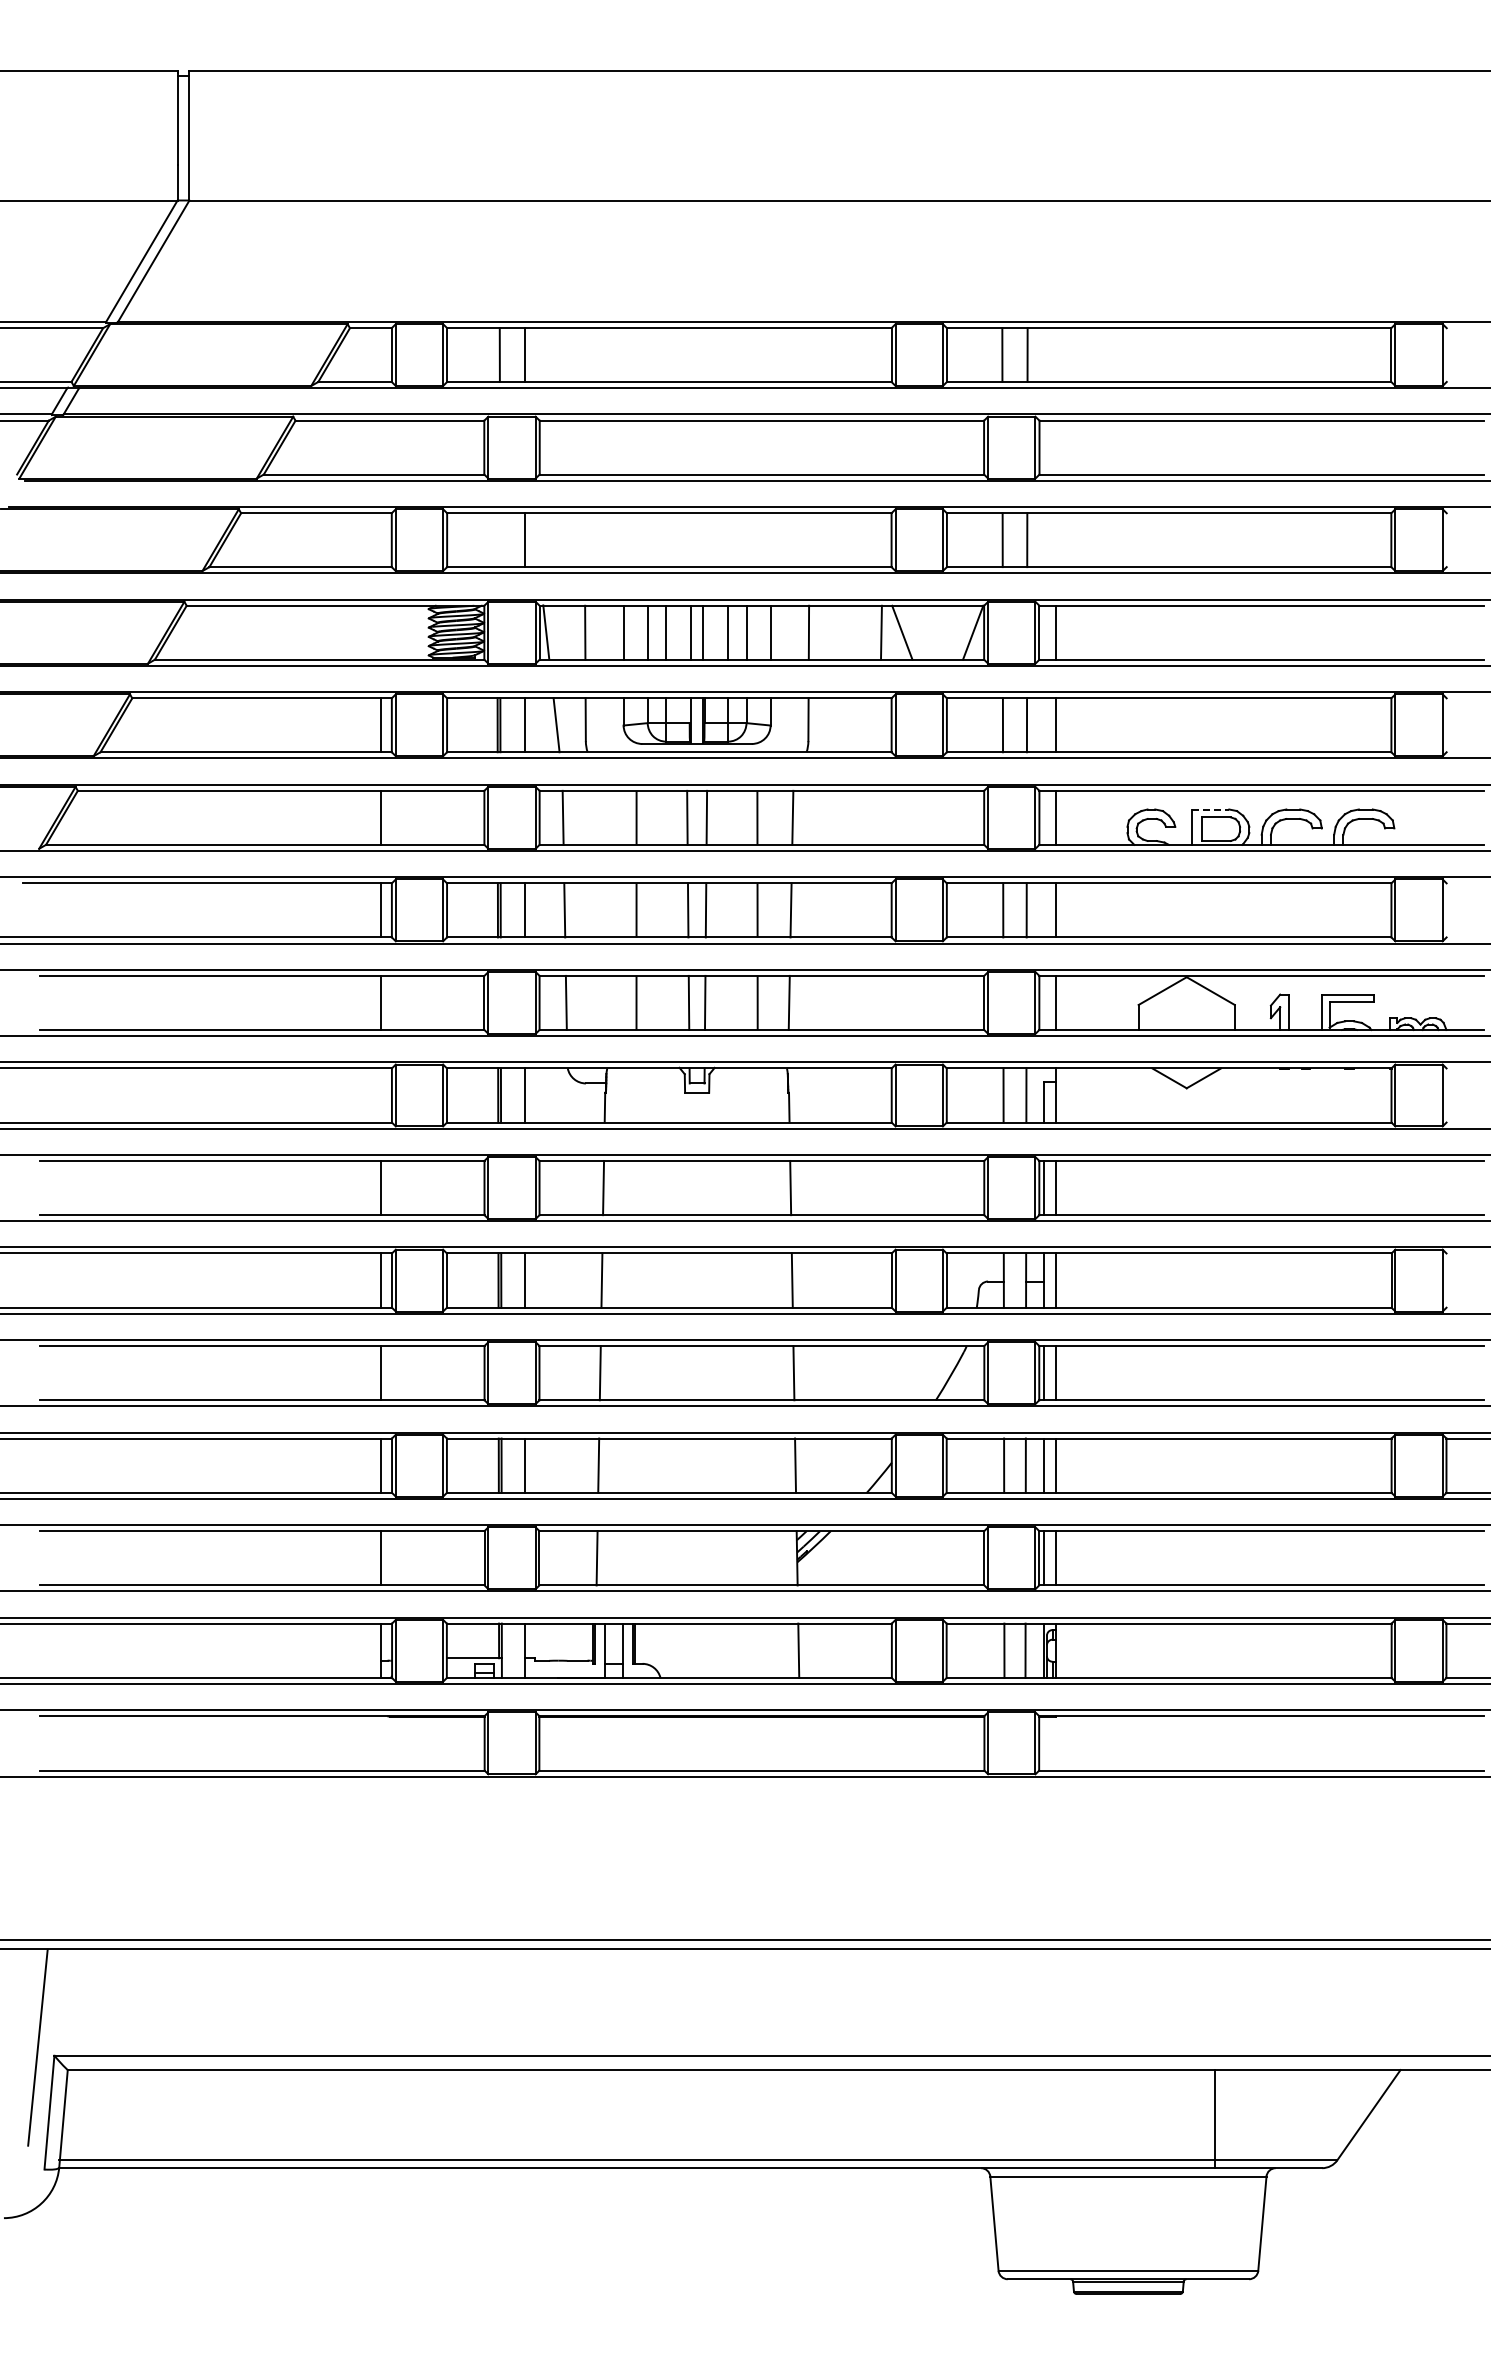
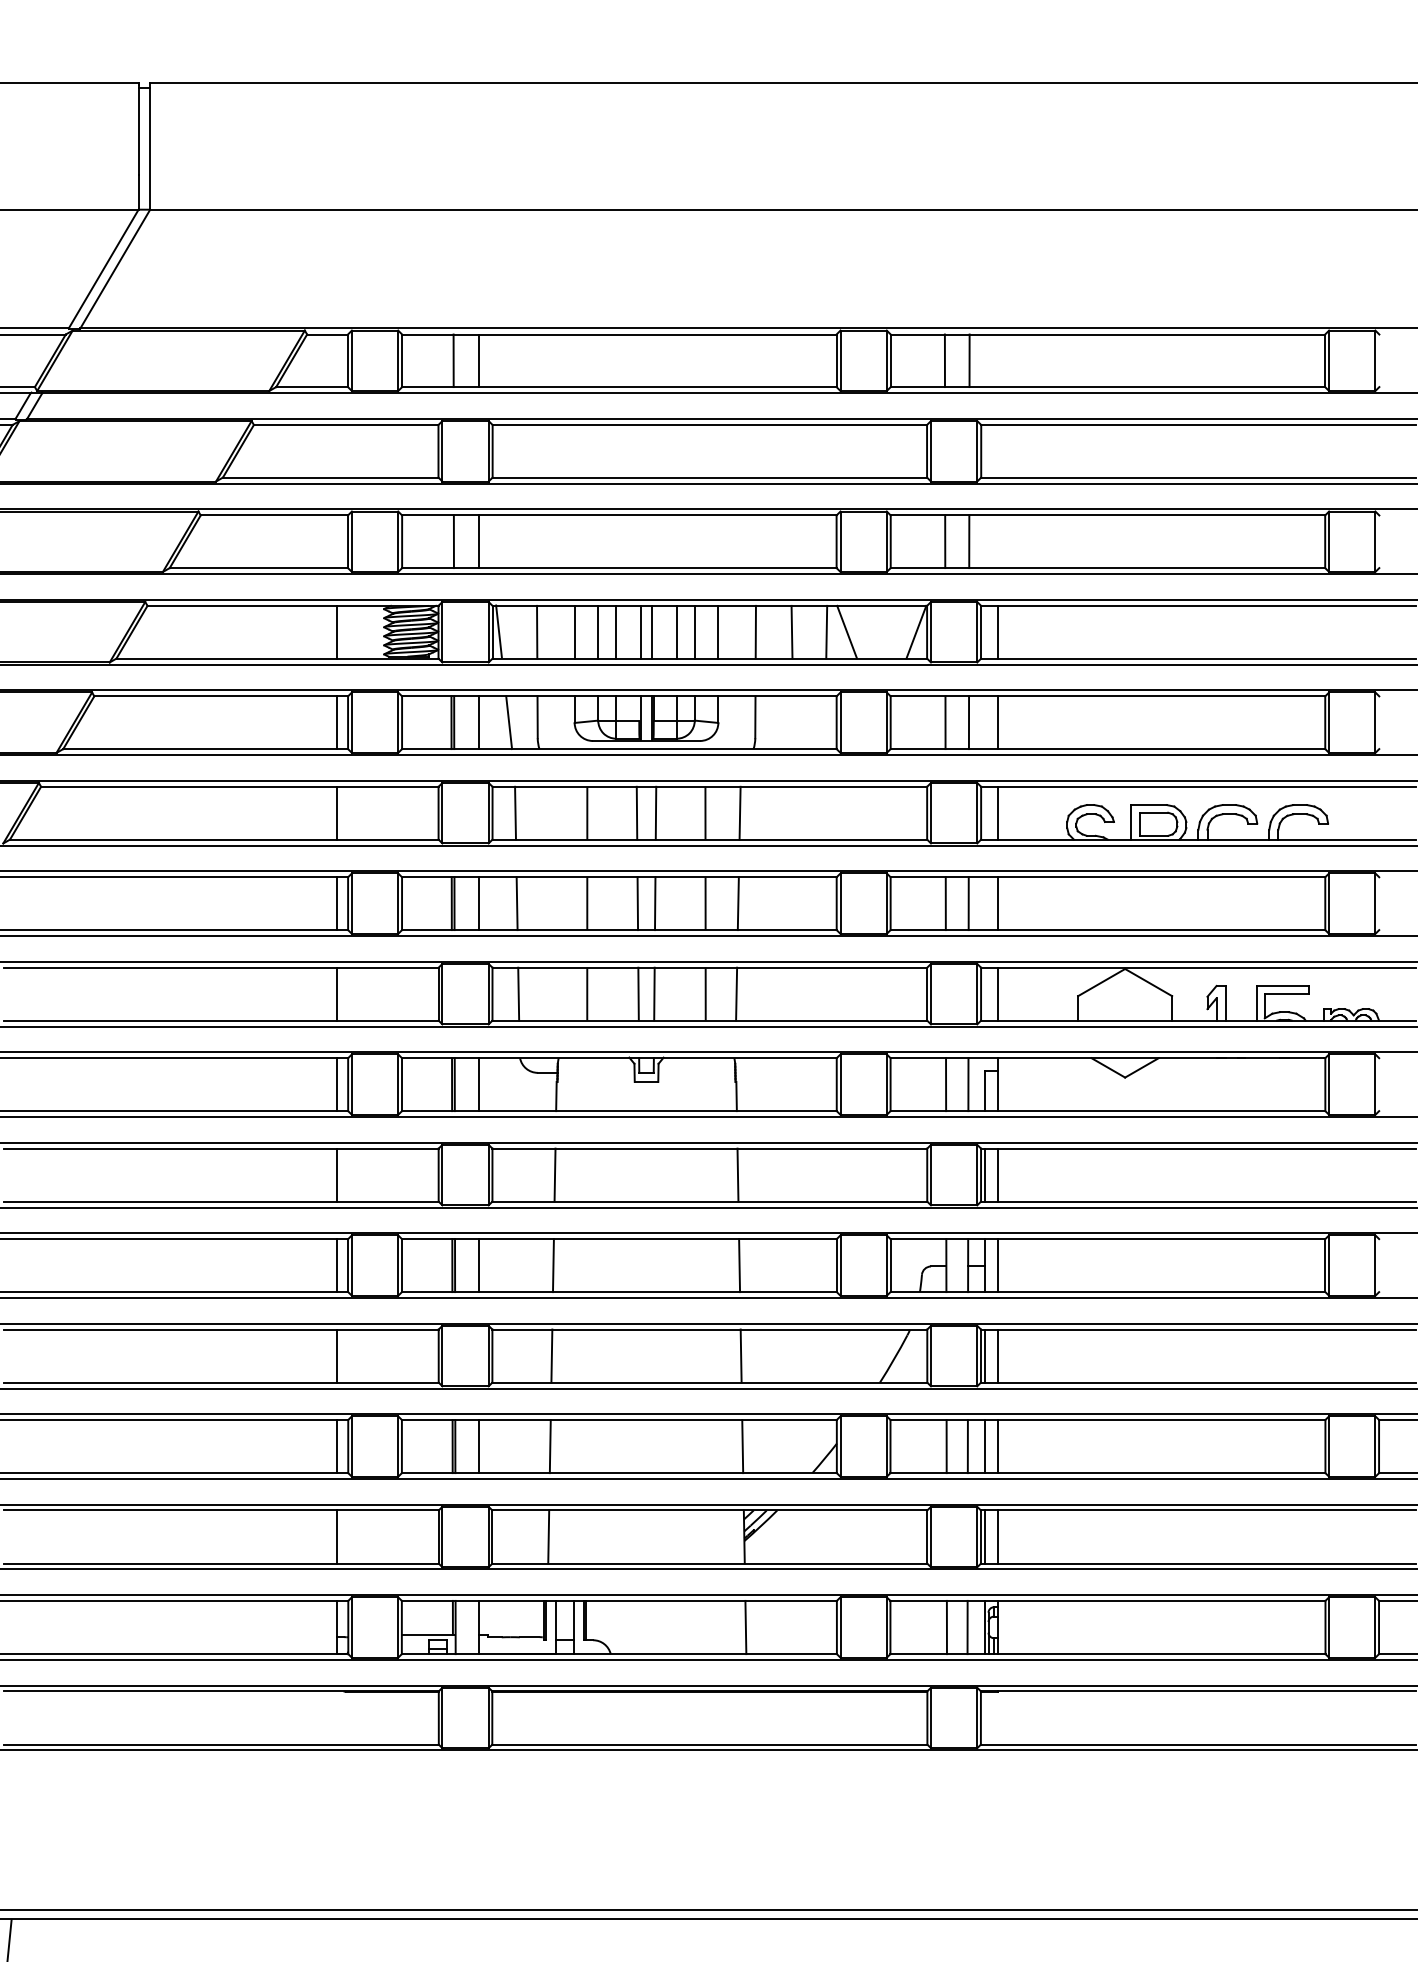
line: (500, 540) -> (454, 542), added
line: (380, 632) -> (336, 632), added
line: (845, 632) -> (791, 632), added
line: (1210, 809) -> (1148, 805), dashed -> solid
line: (380, 1095) -> (336, 1084), added

